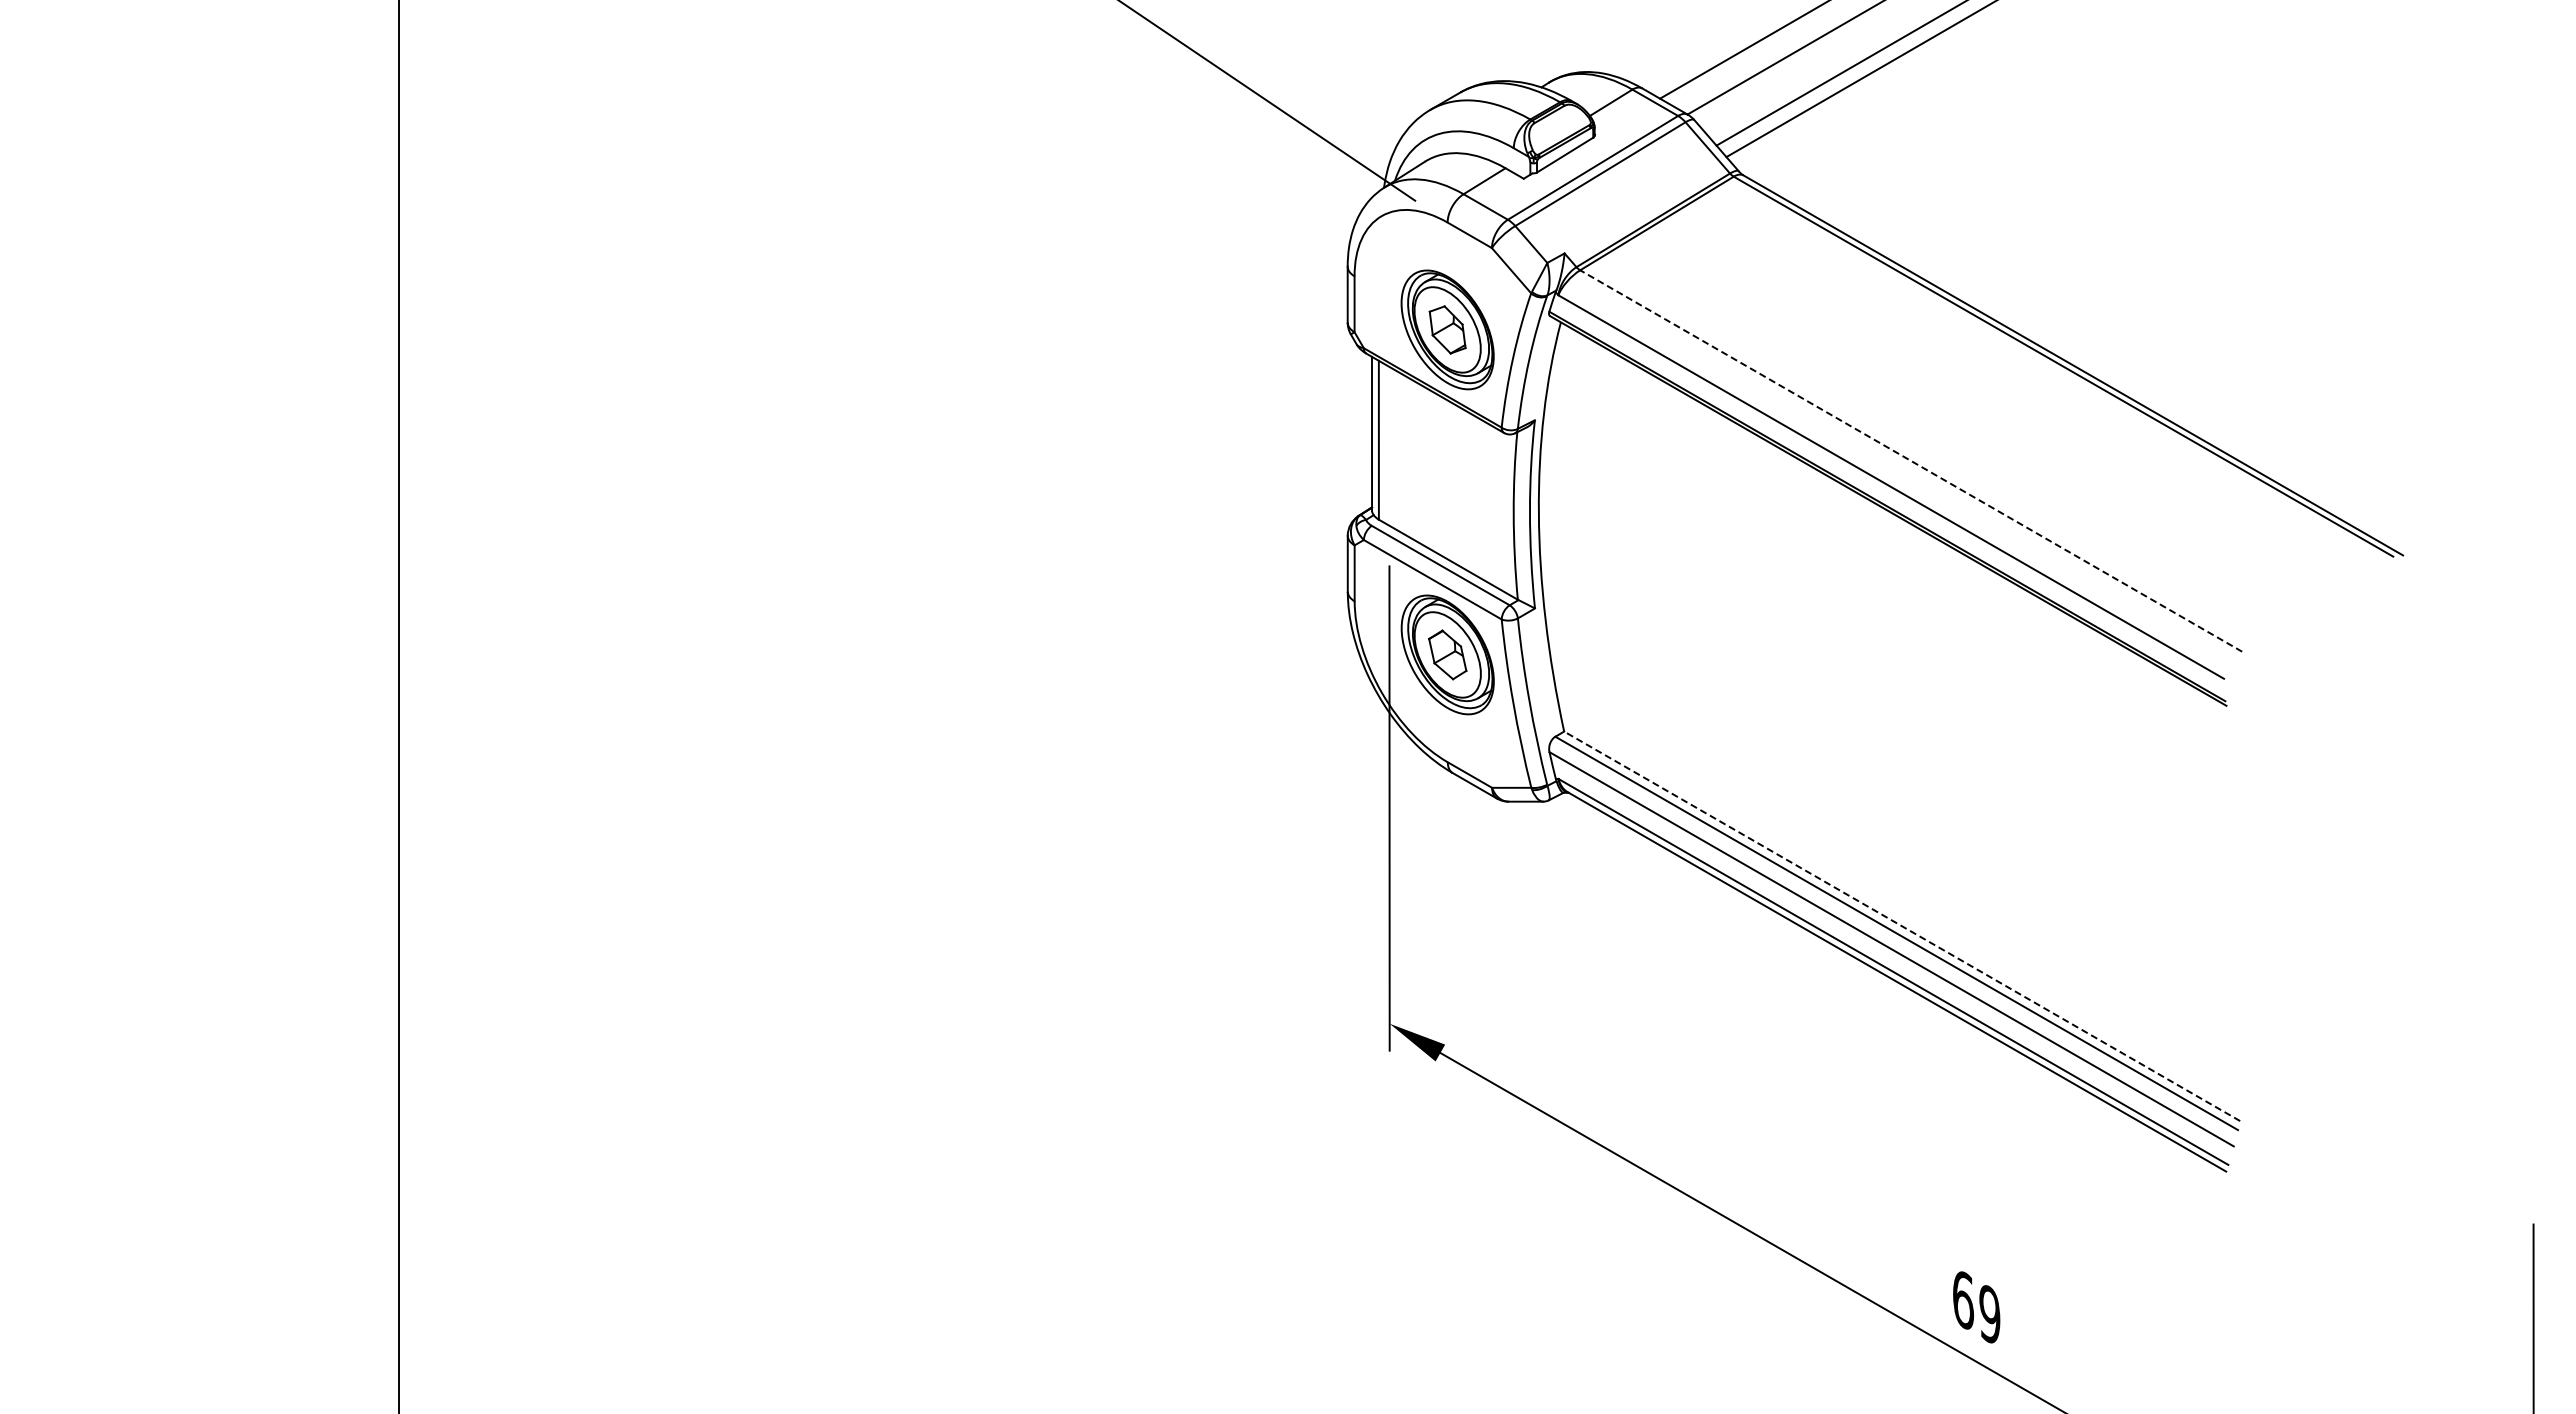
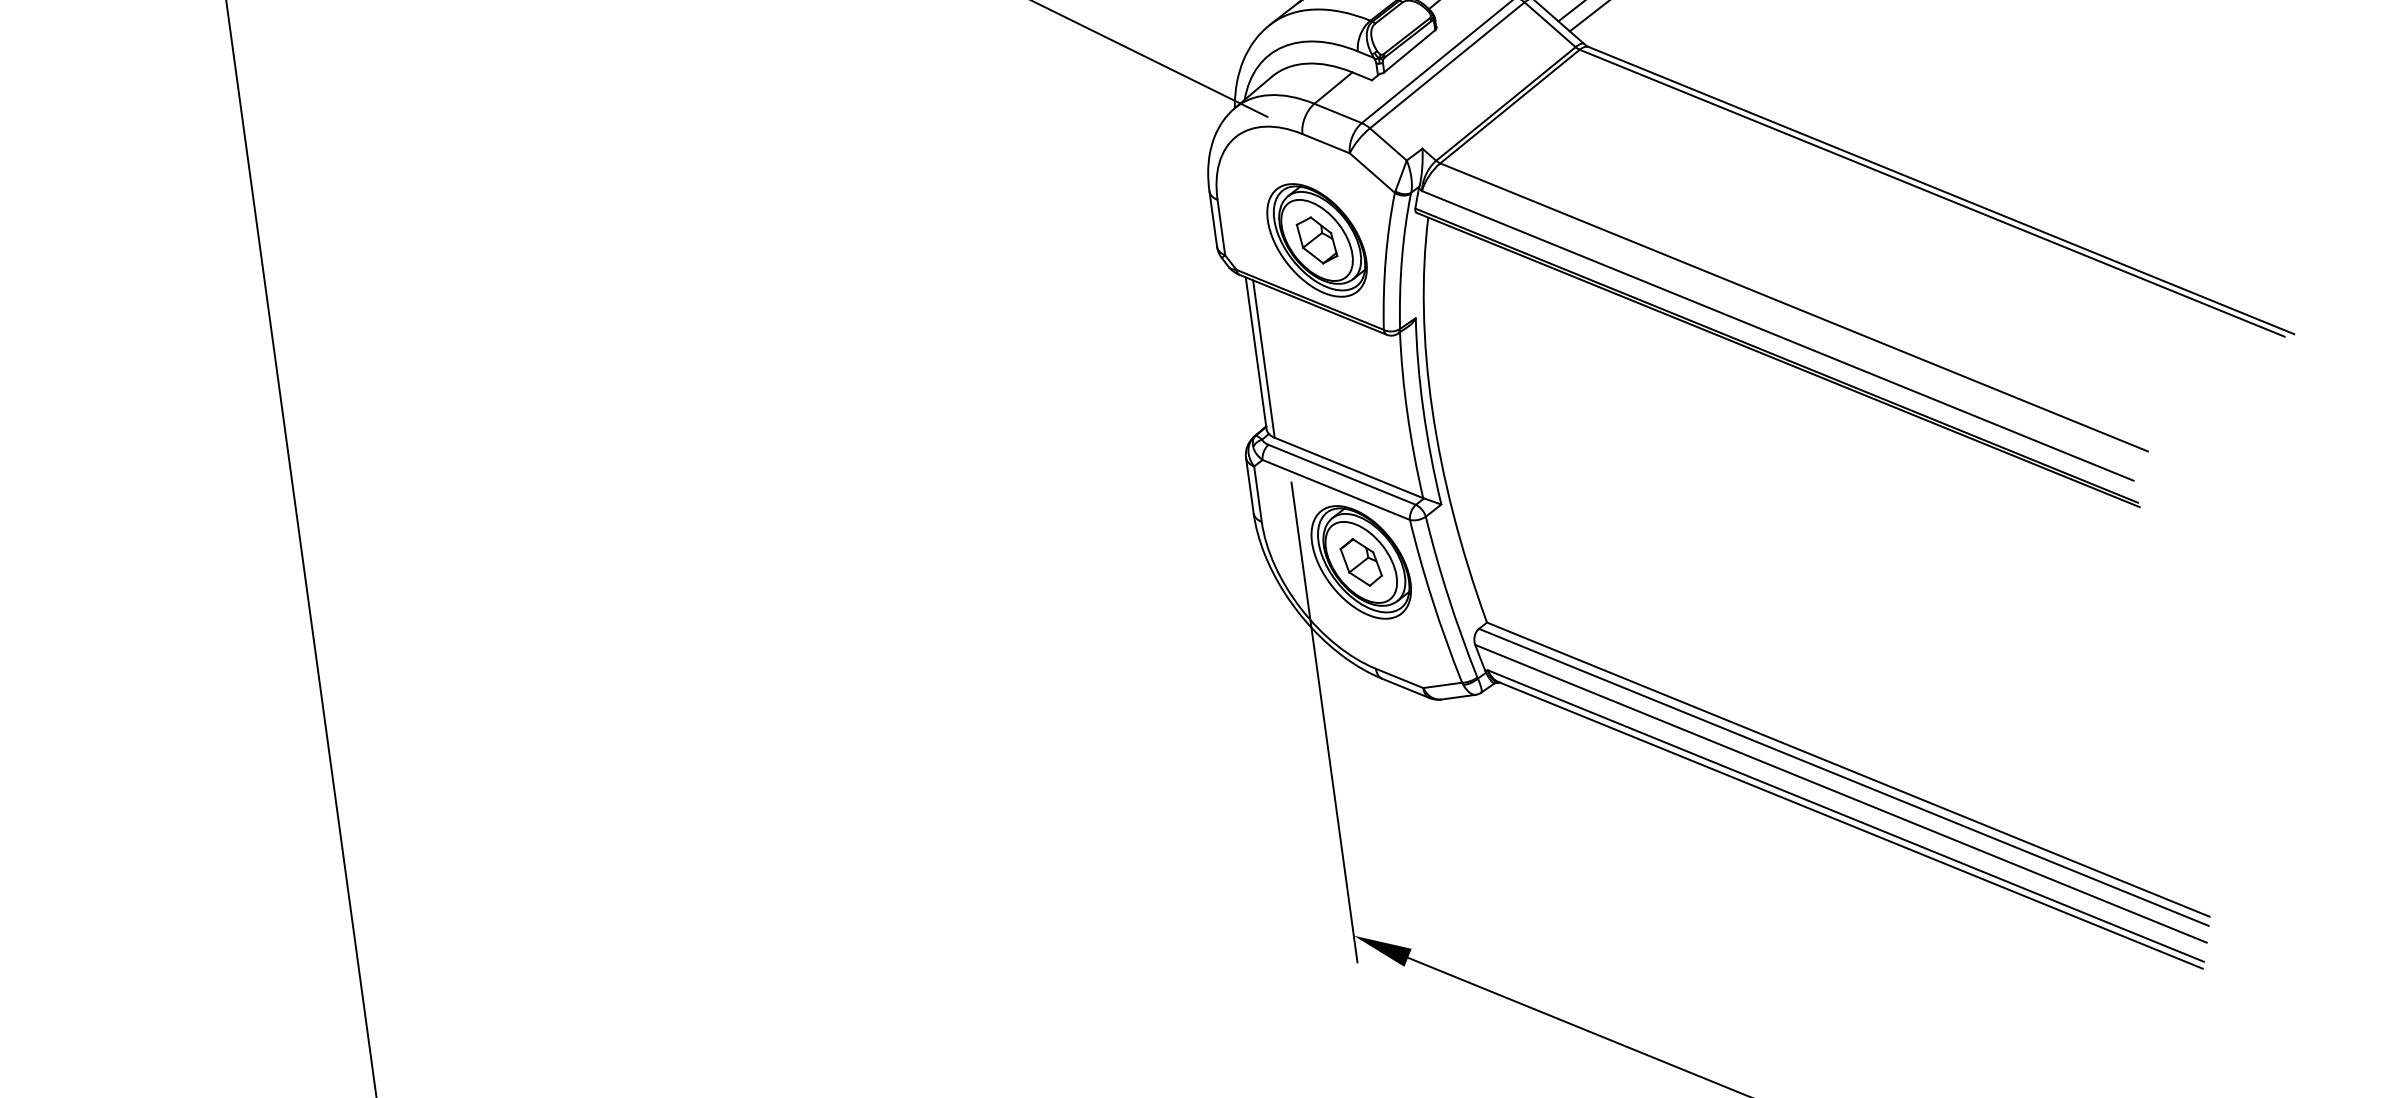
line: (1910, 460) -> (1793, 306), dashed -> solid
line: (1901, 926) -> (1847, 769), dashed -> solid

